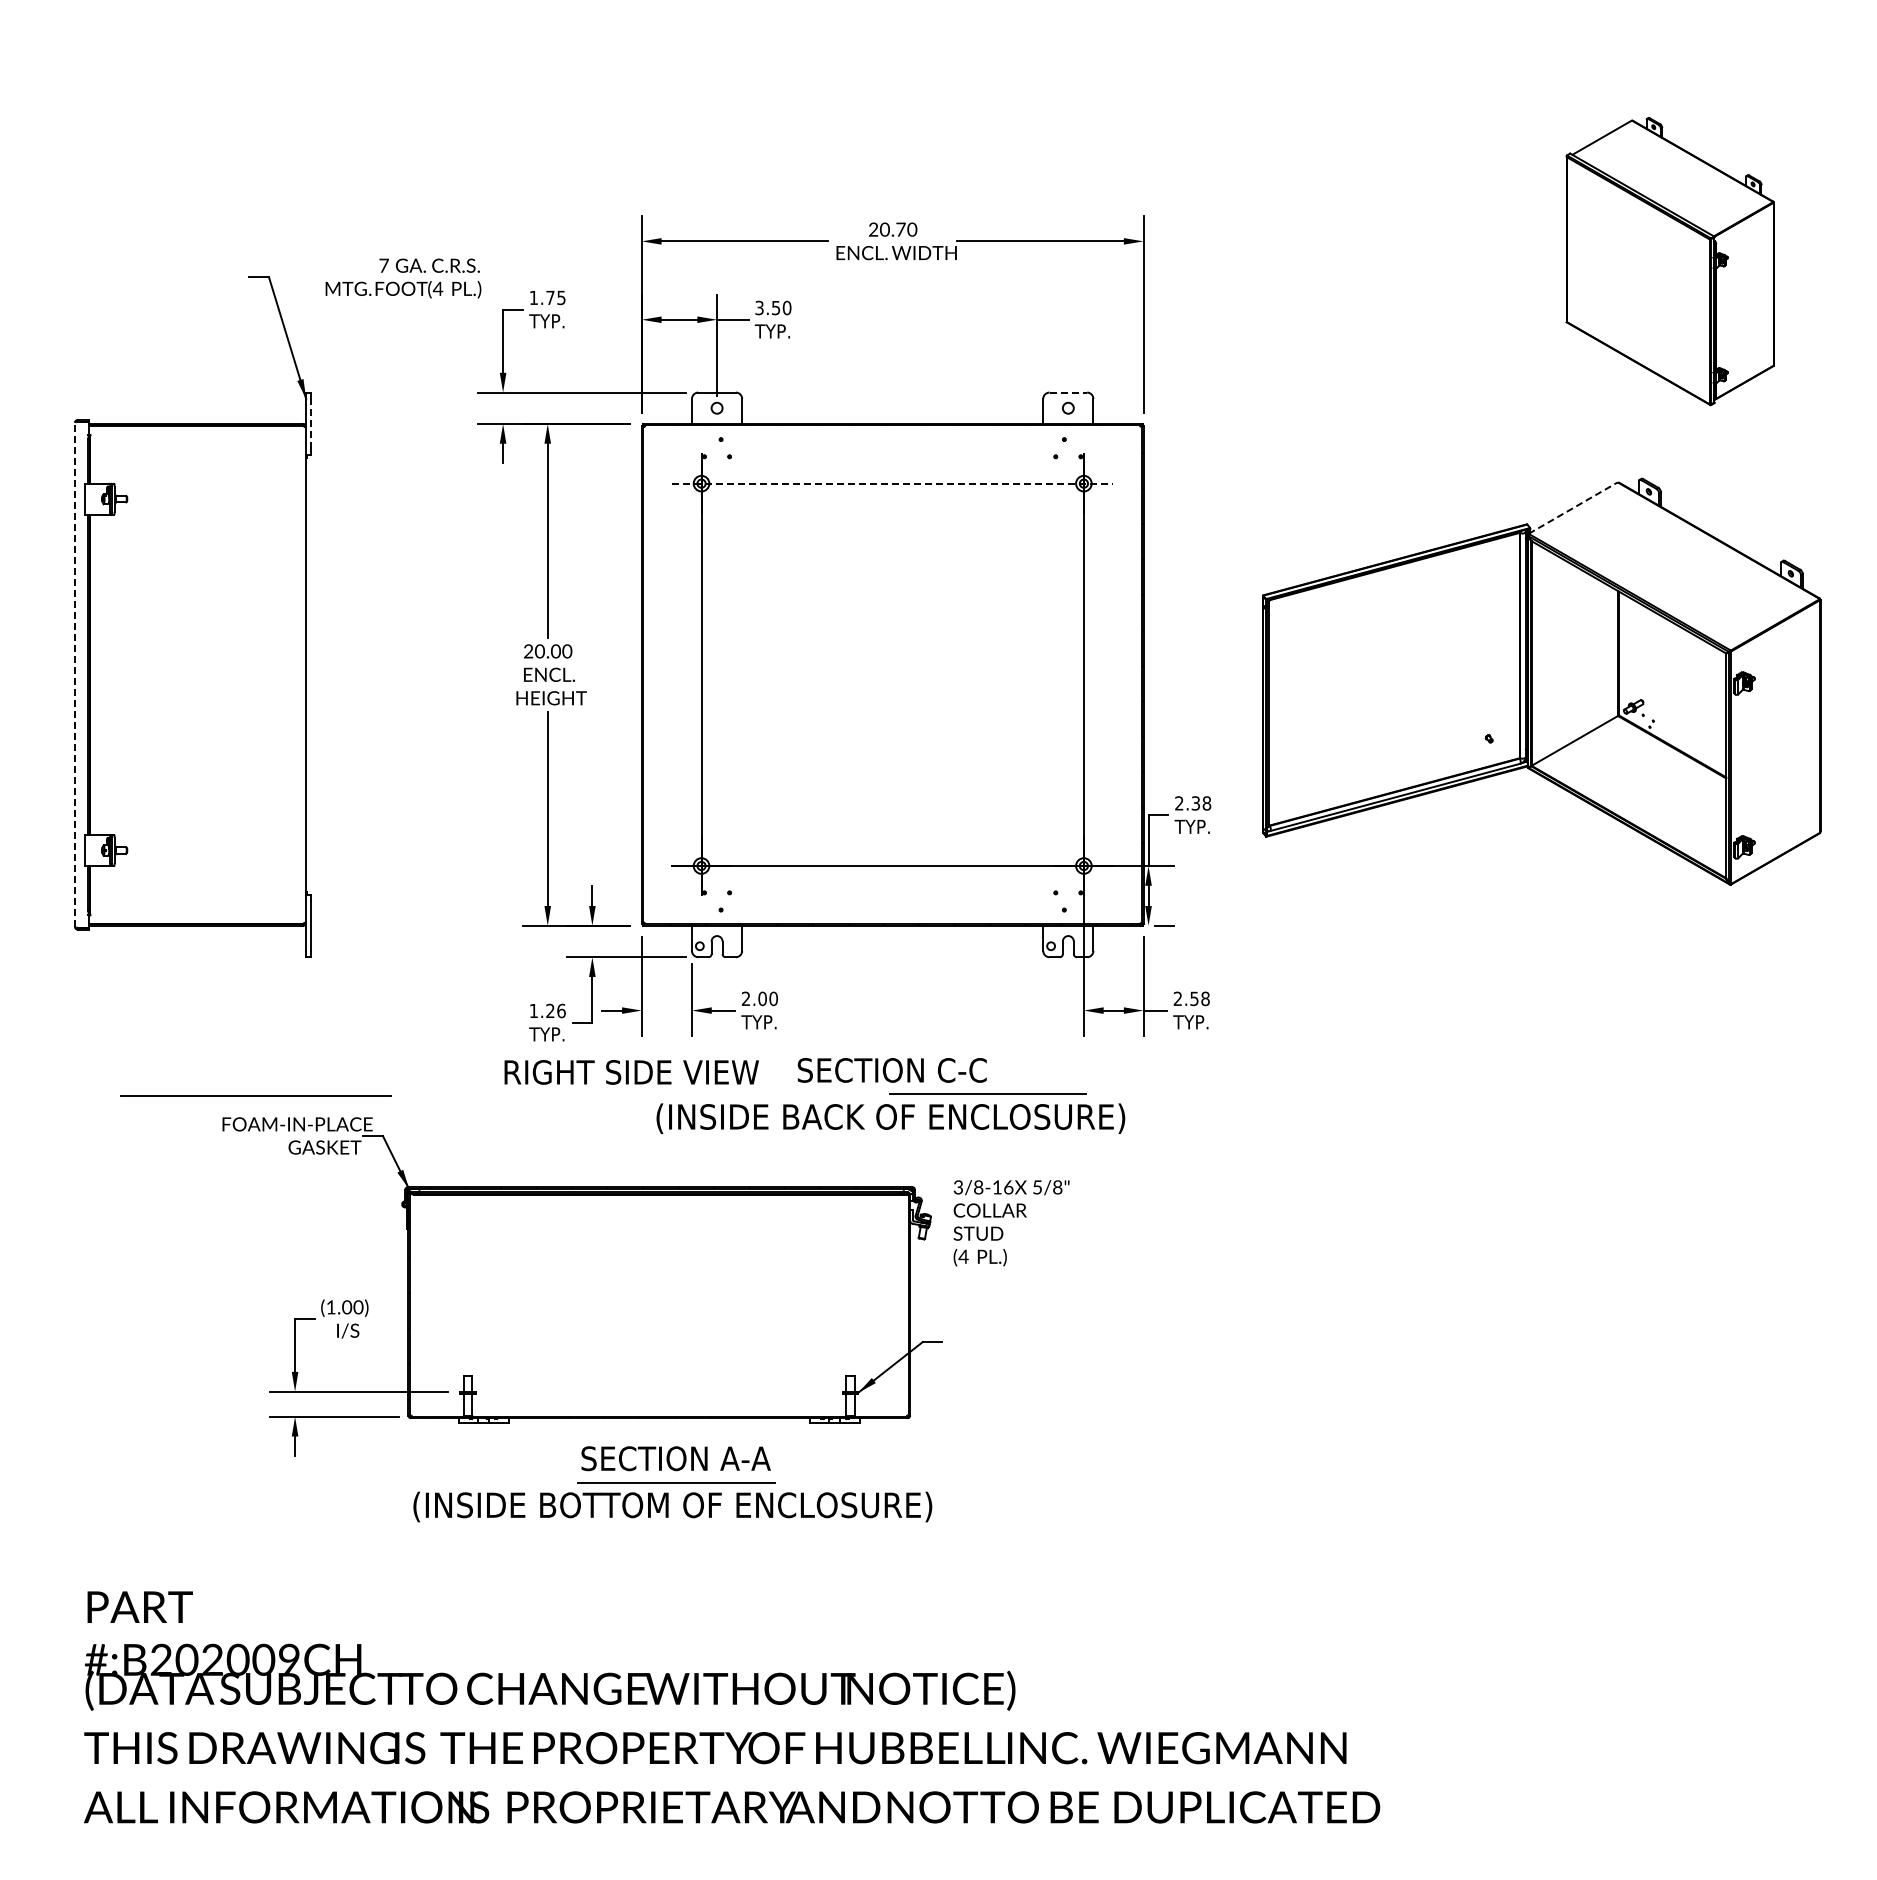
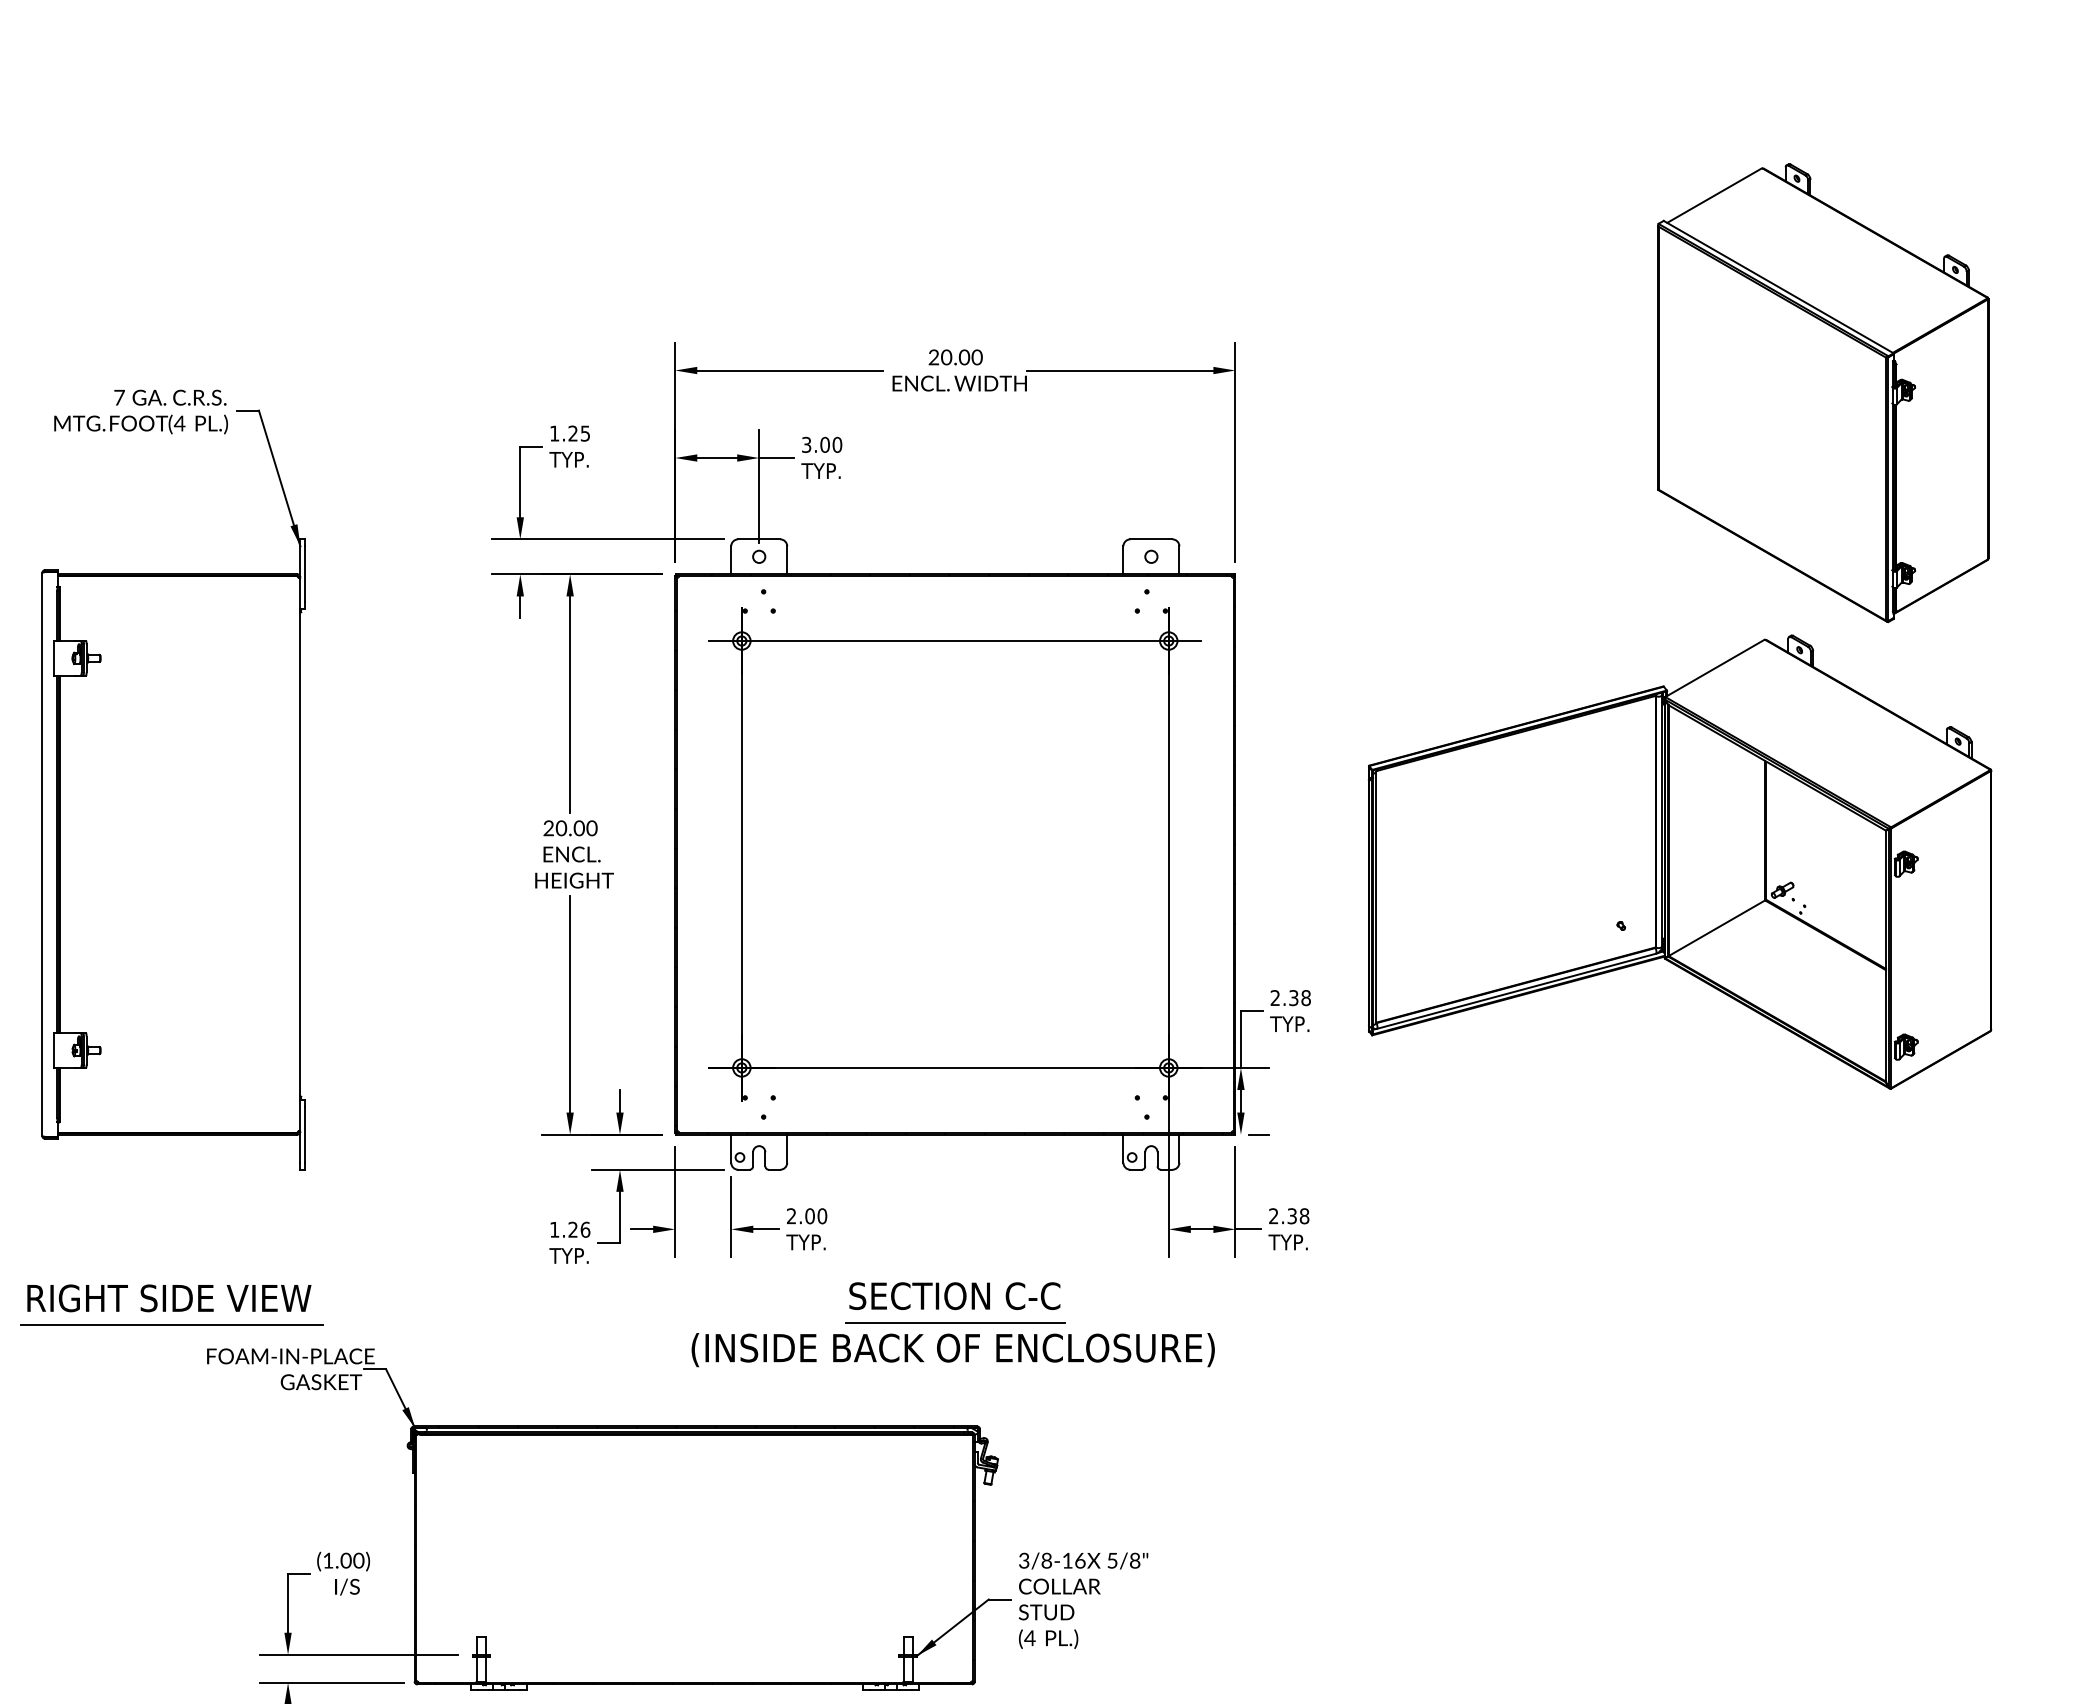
text: (900, 229) -> (964, 357), 20.70 -> 20.00
part: (1670, 261) -> (1823, 392), size x1.43
text: (403, 278) -> (141, 411), moved
text: (550, 297) -> (573, 433), 1.75 -> 1.25
text: (775, 307) -> (824, 444), 3.50 -> 3.00
line: (1068, 392) -> (1151, 539), dashed -> solid
line: (310, 423) -> (305, 573), dashed -> solid
line: (893, 483) -> (956, 640), dashed -> solid
line: (1573, 507) -> (1715, 667), dashed -> solid
line: (75, 674) -> (42, 854), dashed -> solid
text: (1194, 998) -> (1292, 1215), 2.58 -> 2.38
text: (631, 1072) -> (169, 1298), moved
line: (987, 1093) -> (955, 1321), moved
line: (255, 1095) -> (171, 1324), moved
text: (1011, 1223) -> (1083, 1601), moved

